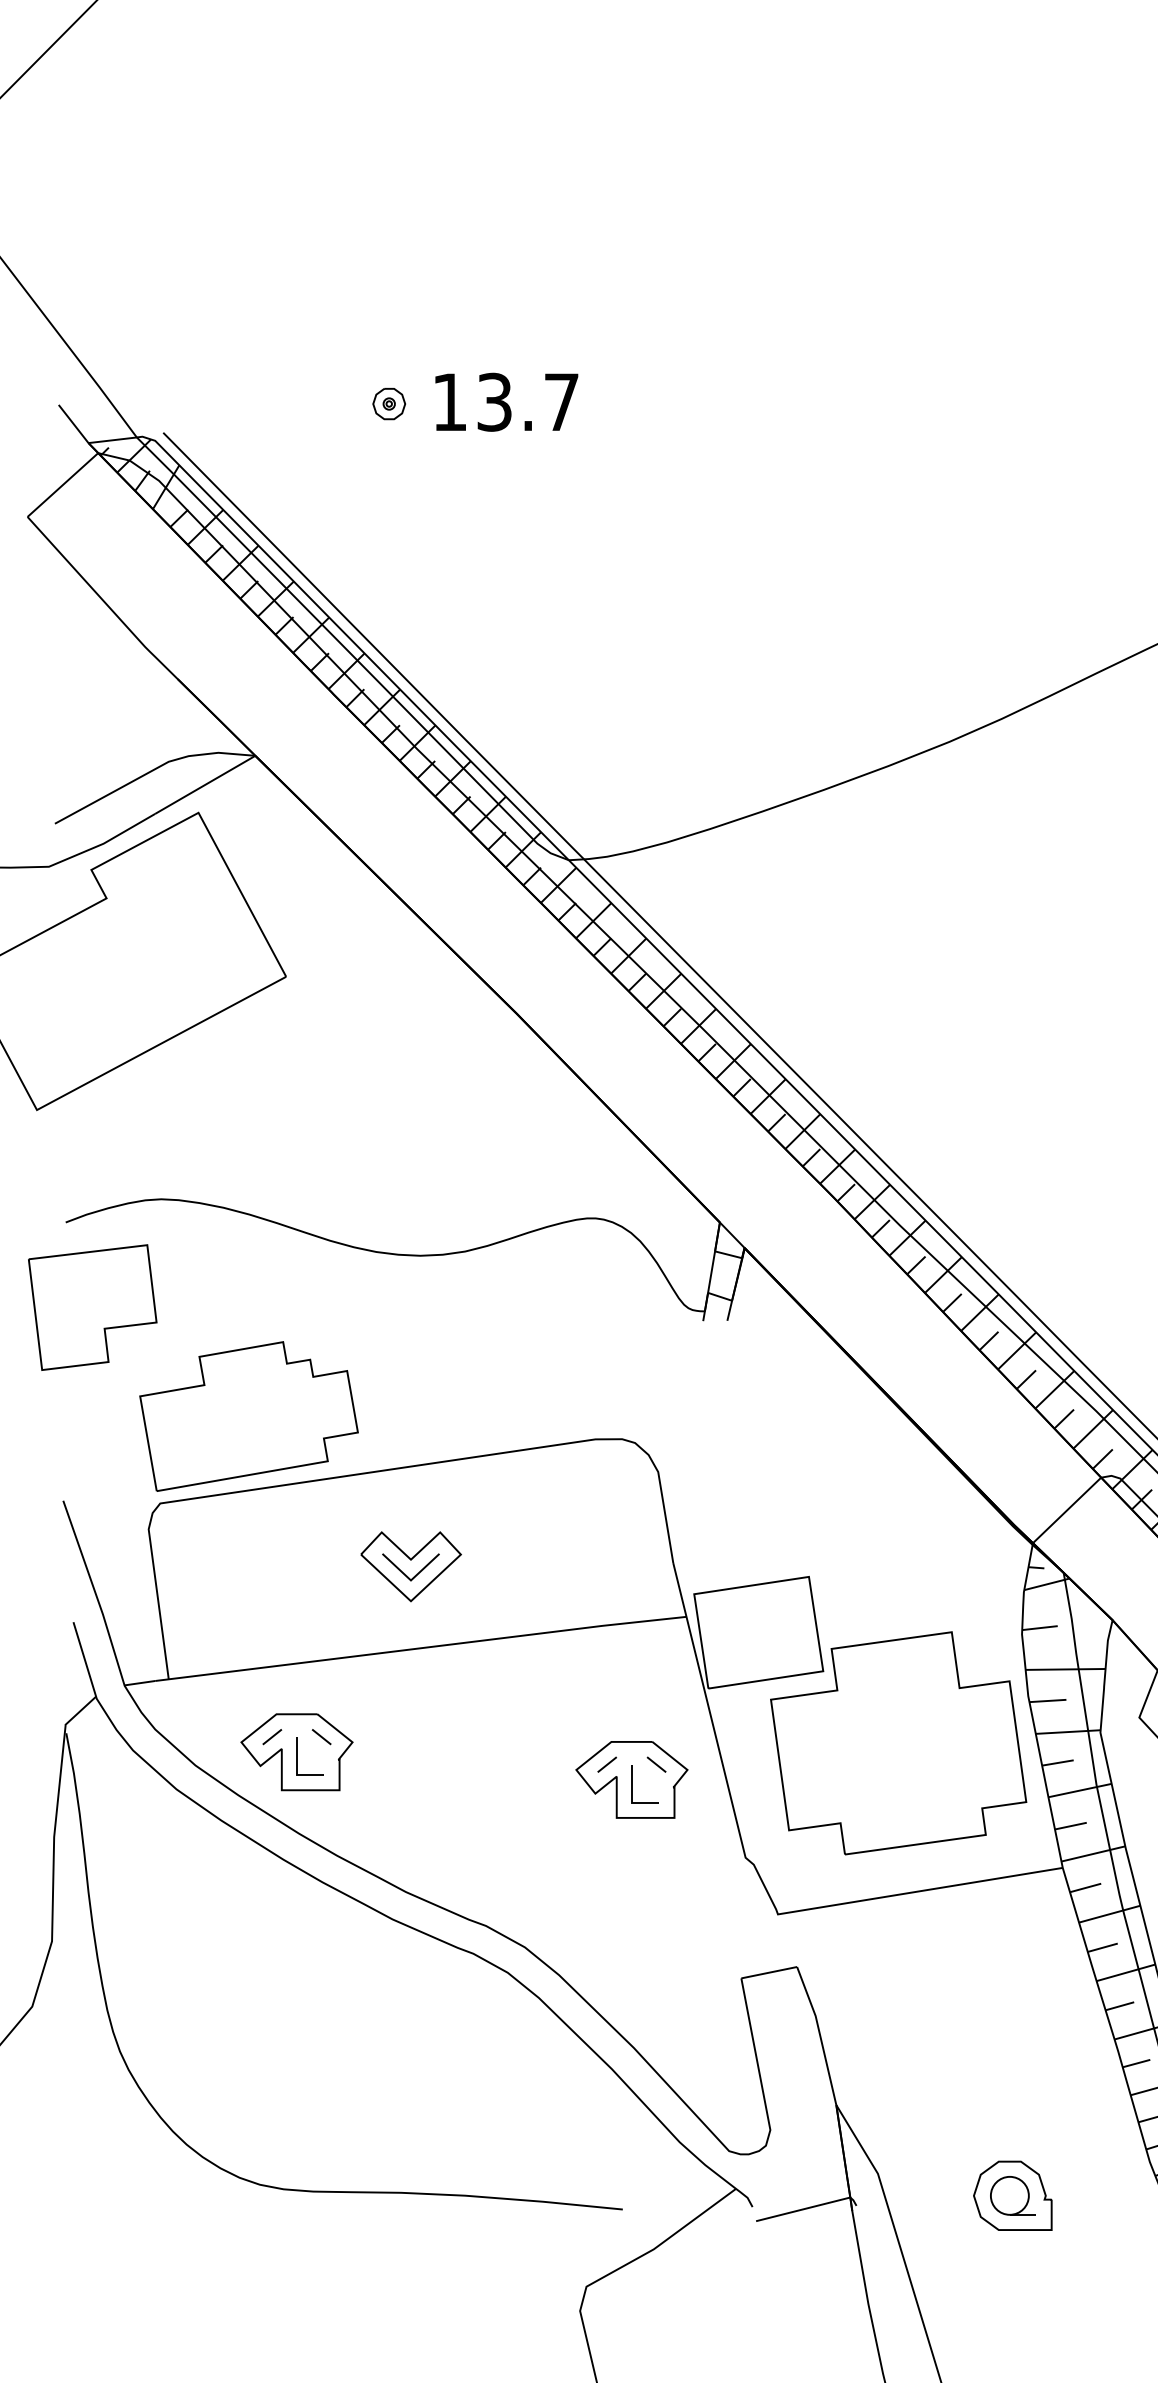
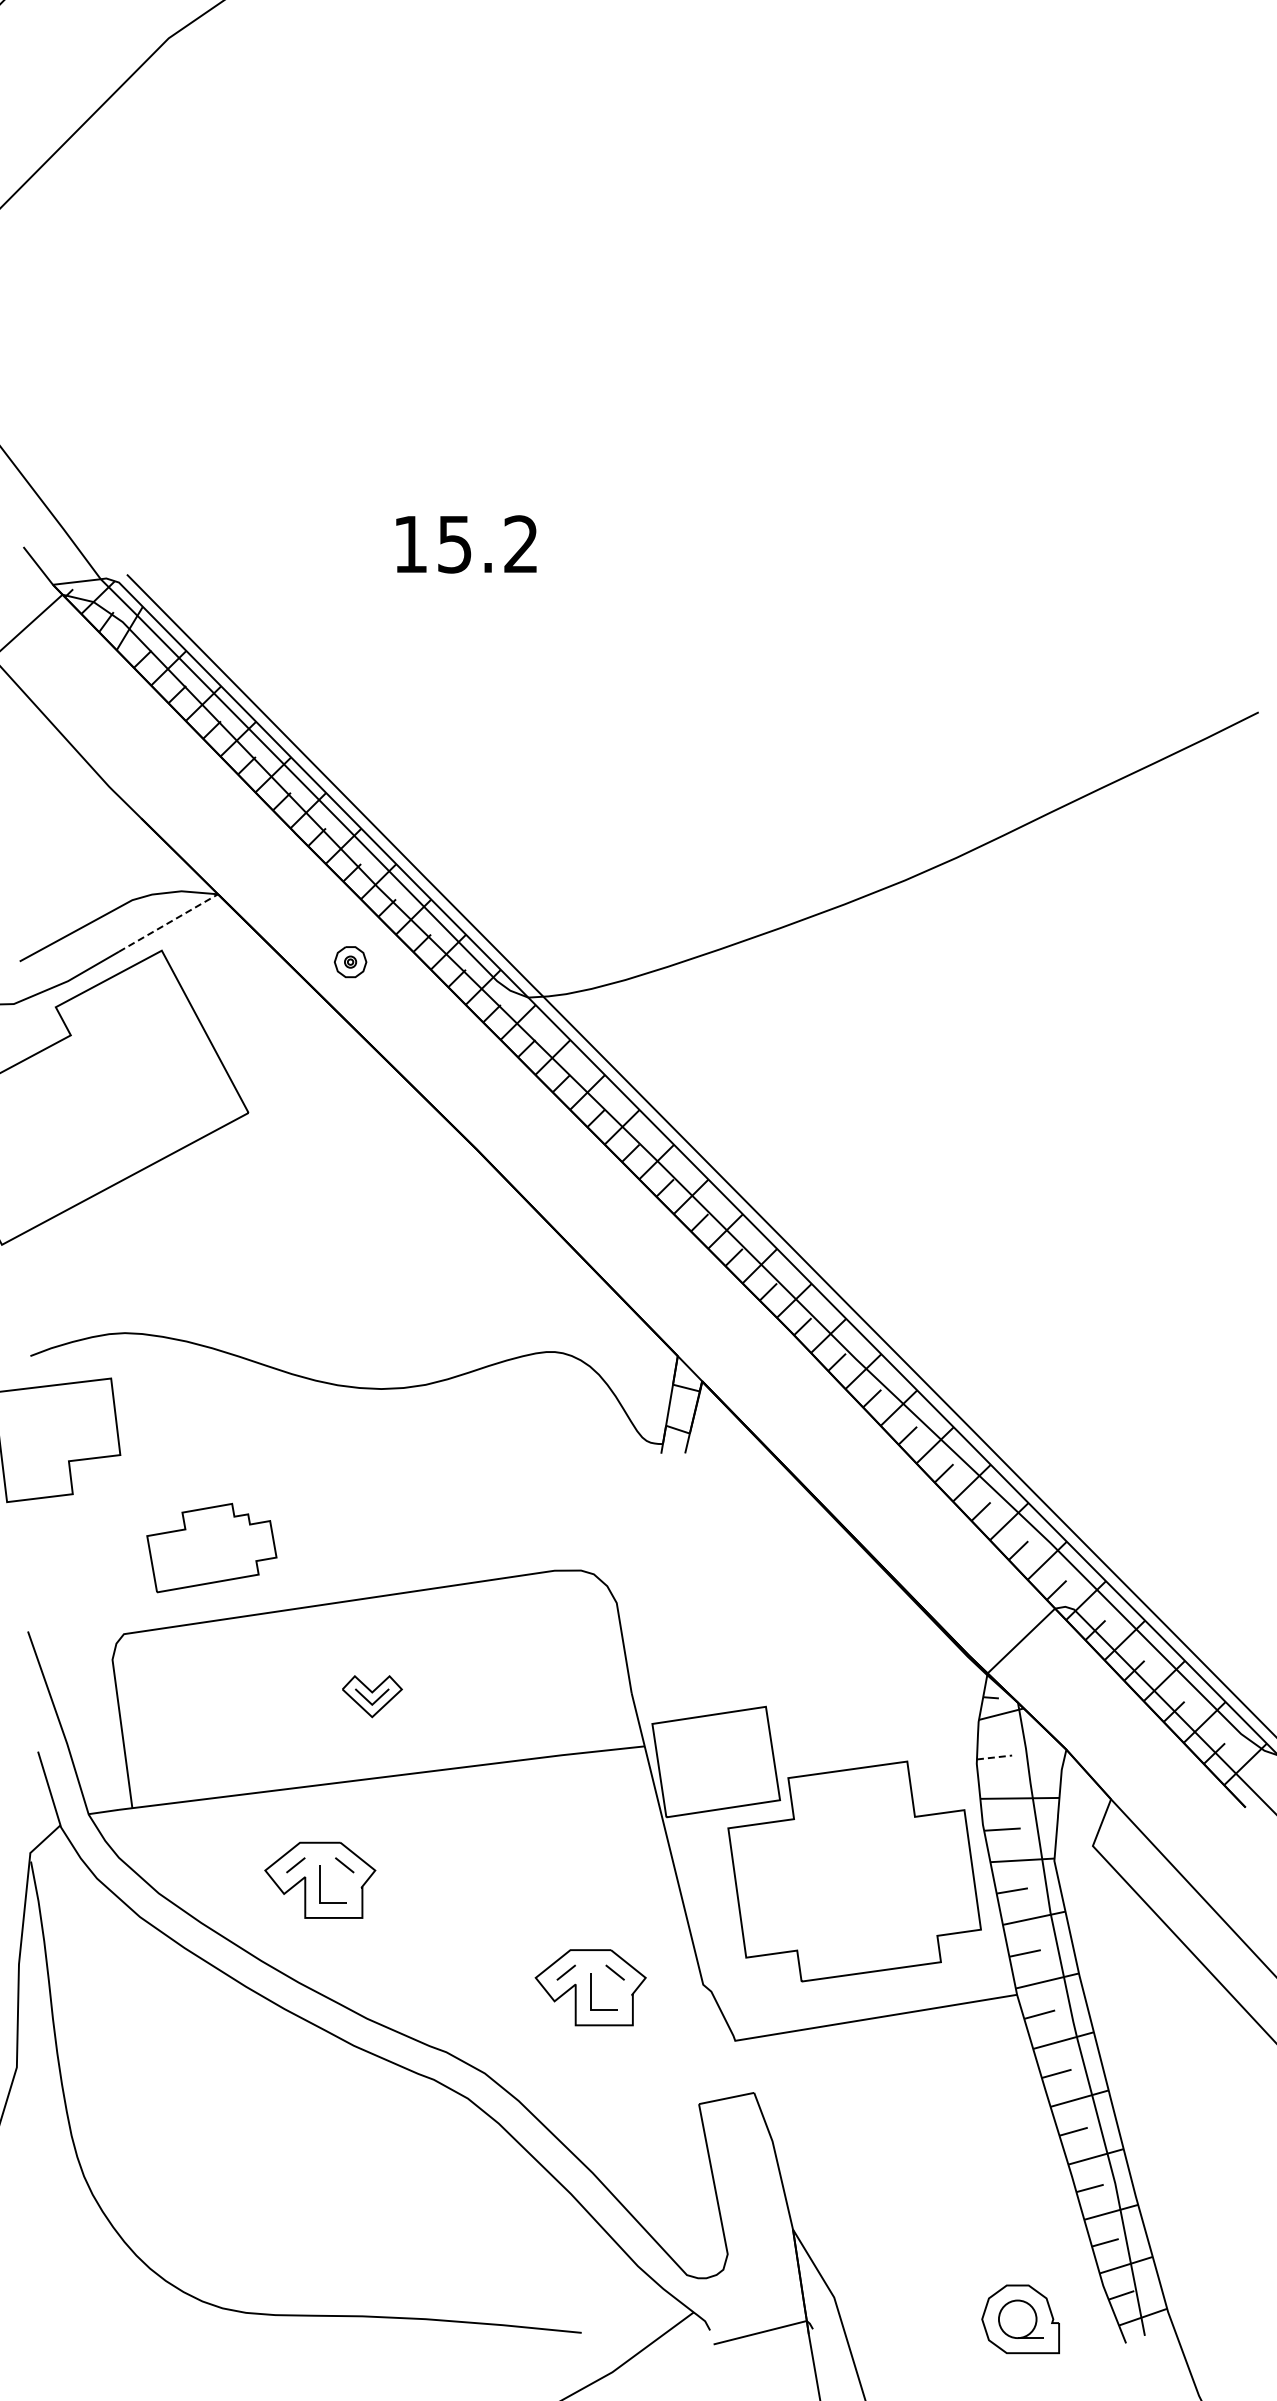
text: (527, 402) -> (487, 544), 13.7 -> 15.2
part: (389, 404) -> (350, 962), moved
line: (205, 784) -> (168, 922), solid -> dashed
part: (248, 1415) -> (211, 1547), size x0.6
part: (411, 1566) -> (372, 1696), size x0.6
line: (1039, 1628) -> (994, 1757), solid -> dashed
part: (297, 1751) -> (320, 1879), moved
part: (631, 1779) -> (590, 1987), moved
part: (1012, 2196) -> (1020, 2319), moved

